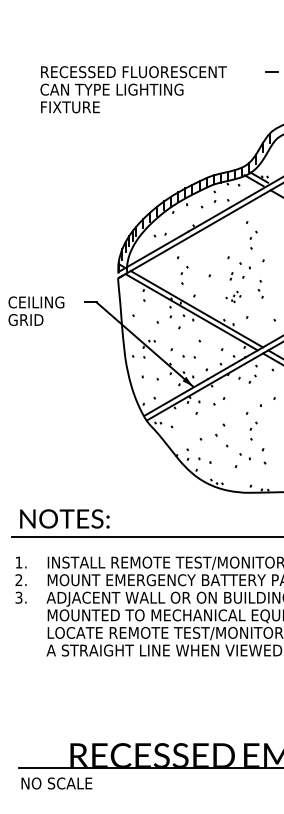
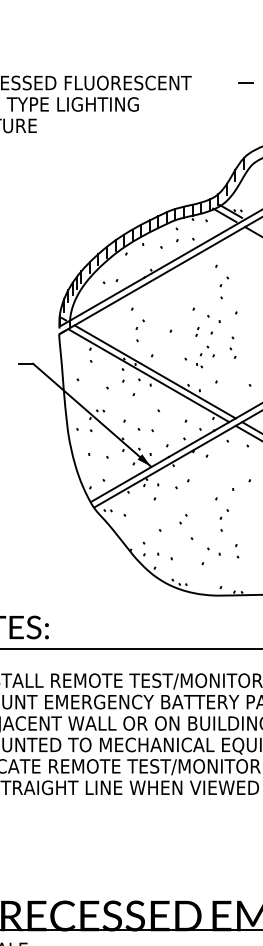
part: (233, 296) -> (199, 356), size x1.67
part: (252, 378) -> (222, 456), removed
part: (219, 429) -> (182, 518), size x0.62
part: (264, 456) -> (237, 551), size x0.71

